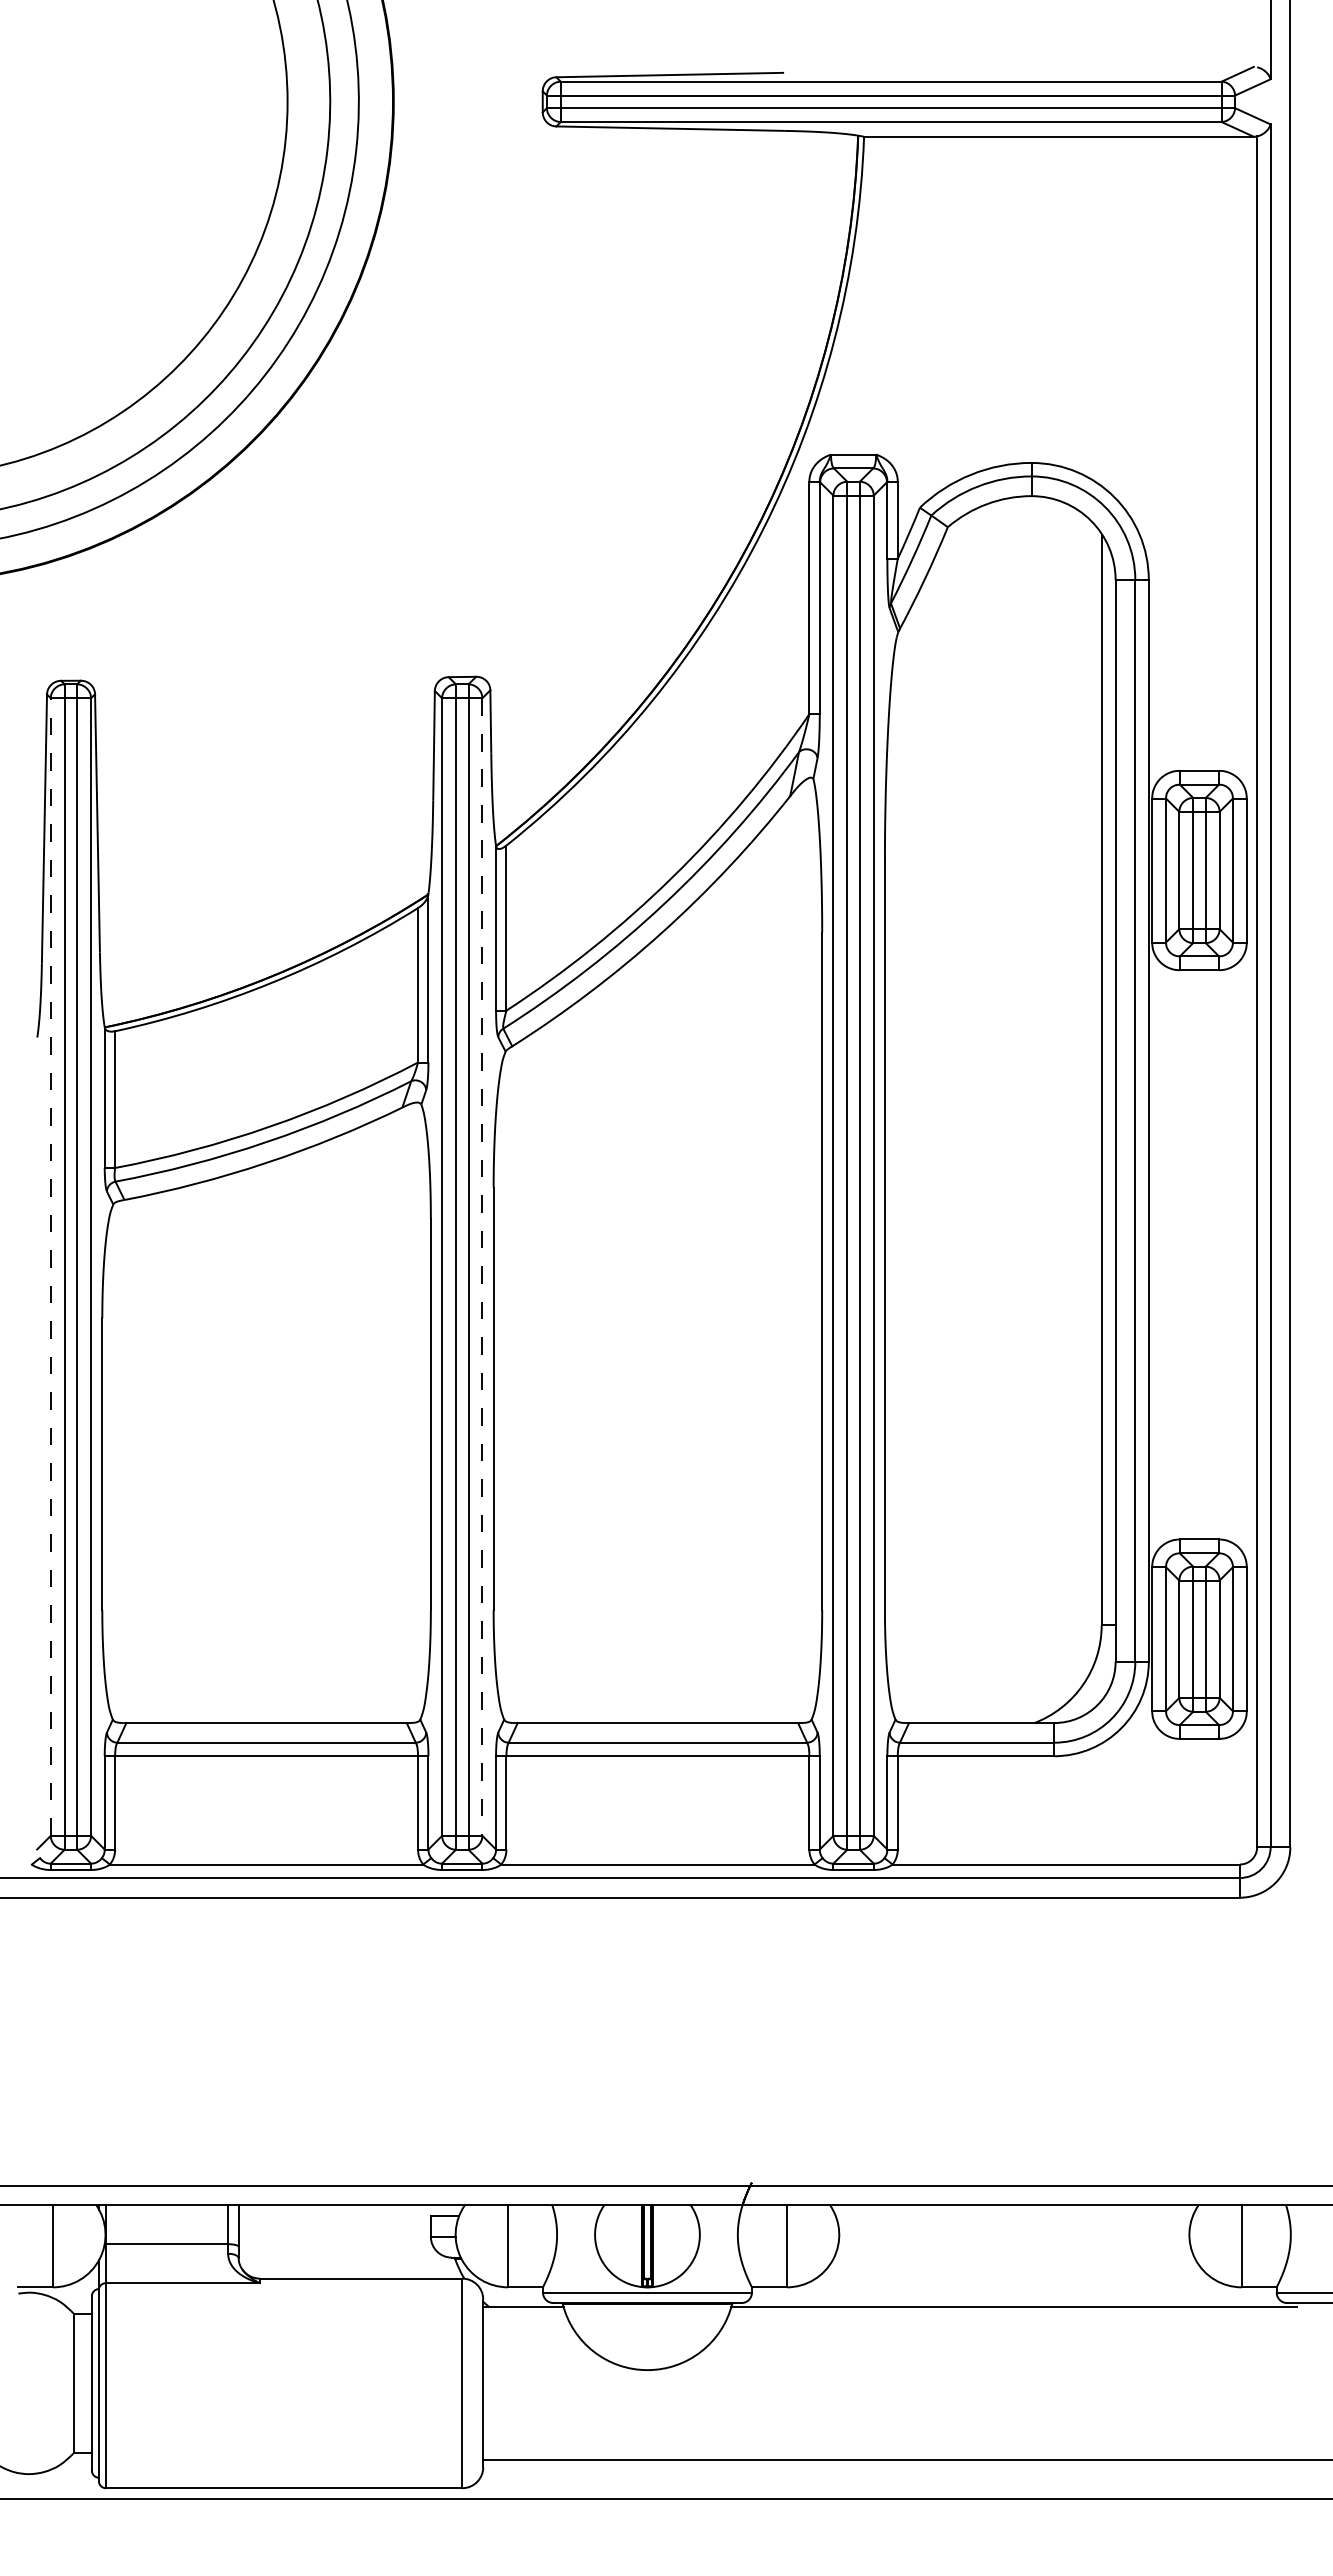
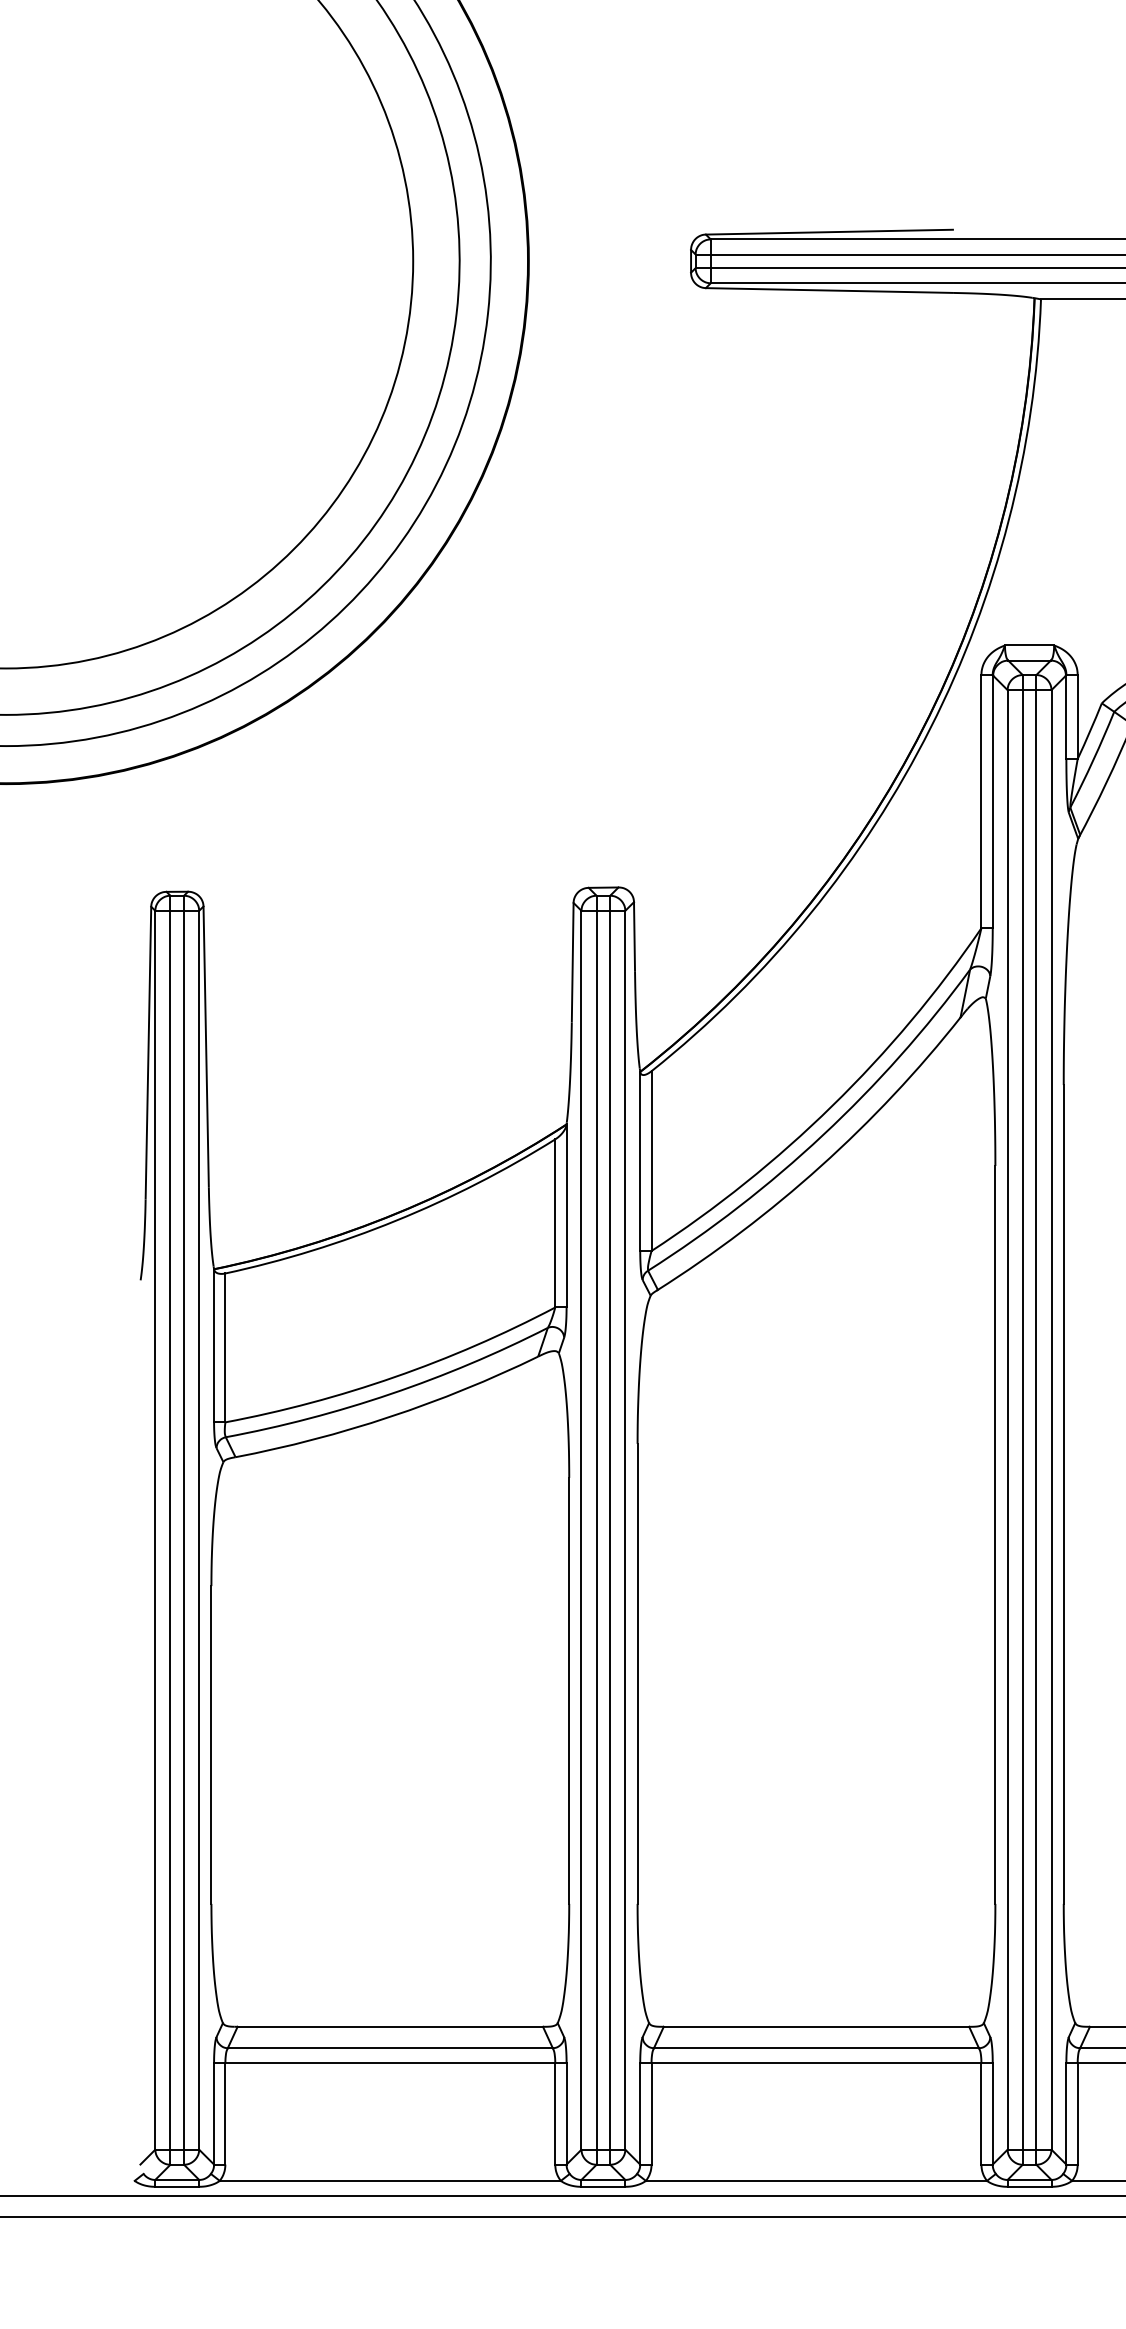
line: (50, 1267) -> (155, 1530), dashed -> solid
line: (482, 1267) -> (625, 1530), dashed -> solid

